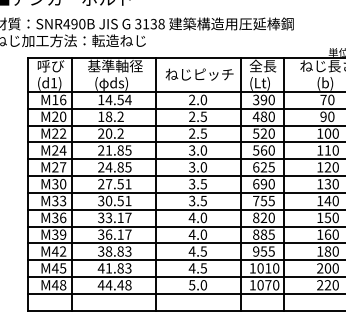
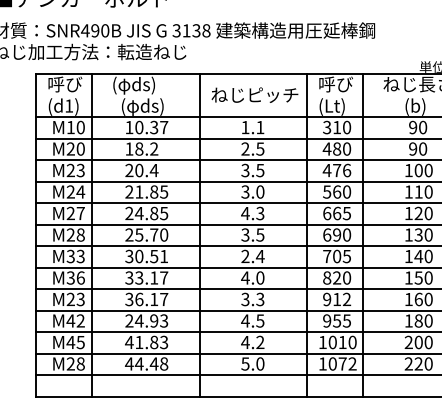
text: (262, 65) -> (335, 83), 全長 -> 呼び
text: (115, 66) -> (147, 84), 基準軸径 -> (φds)
text: (63, 99) -> (81, 126), M16 -> M10
text: (118, 99) -> (151, 126), 14.54 -> 10.37
text: (198, 99) -> (253, 126), 2.0 -> 1.1
text: (263, 99) -> (336, 126), 390 -> 310
text: (323, 99) -> (413, 126), 70 -> 90
text: (62, 133) -> (79, 170), M22 -> M23
text: (120, 133) -> (154, 170), 20.2 -> 20.4
text: (192, 133) -> (245, 170), 2.5 -> 3.5
text: (263, 133) -> (336, 170), 520 -> 476
text: (197, 167) -> (252, 213), 3.0 -> 4.3
text: (263, 167) -> (336, 213), 625 -> 665
text: (118, 183) -> (151, 234), 27.51 -> 25.70
text: (59, 184) -> (76, 235), M30 -> M28
text: (198, 200) -> (253, 255), 3.5 -> 2.4
text: (263, 200) -> (336, 255), 755 -> 705
text: (59, 234) -> (76, 299), M39 -> M23
text: (197, 234) -> (252, 299), 4.0 -> 3.3
text: (263, 234) -> (336, 299), 885 -> 912
text: (110, 251) -> (141, 320), 38.83 -> 24.93
text: (203, 268) -> (259, 342), 4.5 -> 4.2
text: (54, 285) -> (69, 364), M48 -> M28
text: (276, 285) -> (353, 364), 1070 -> 1072

